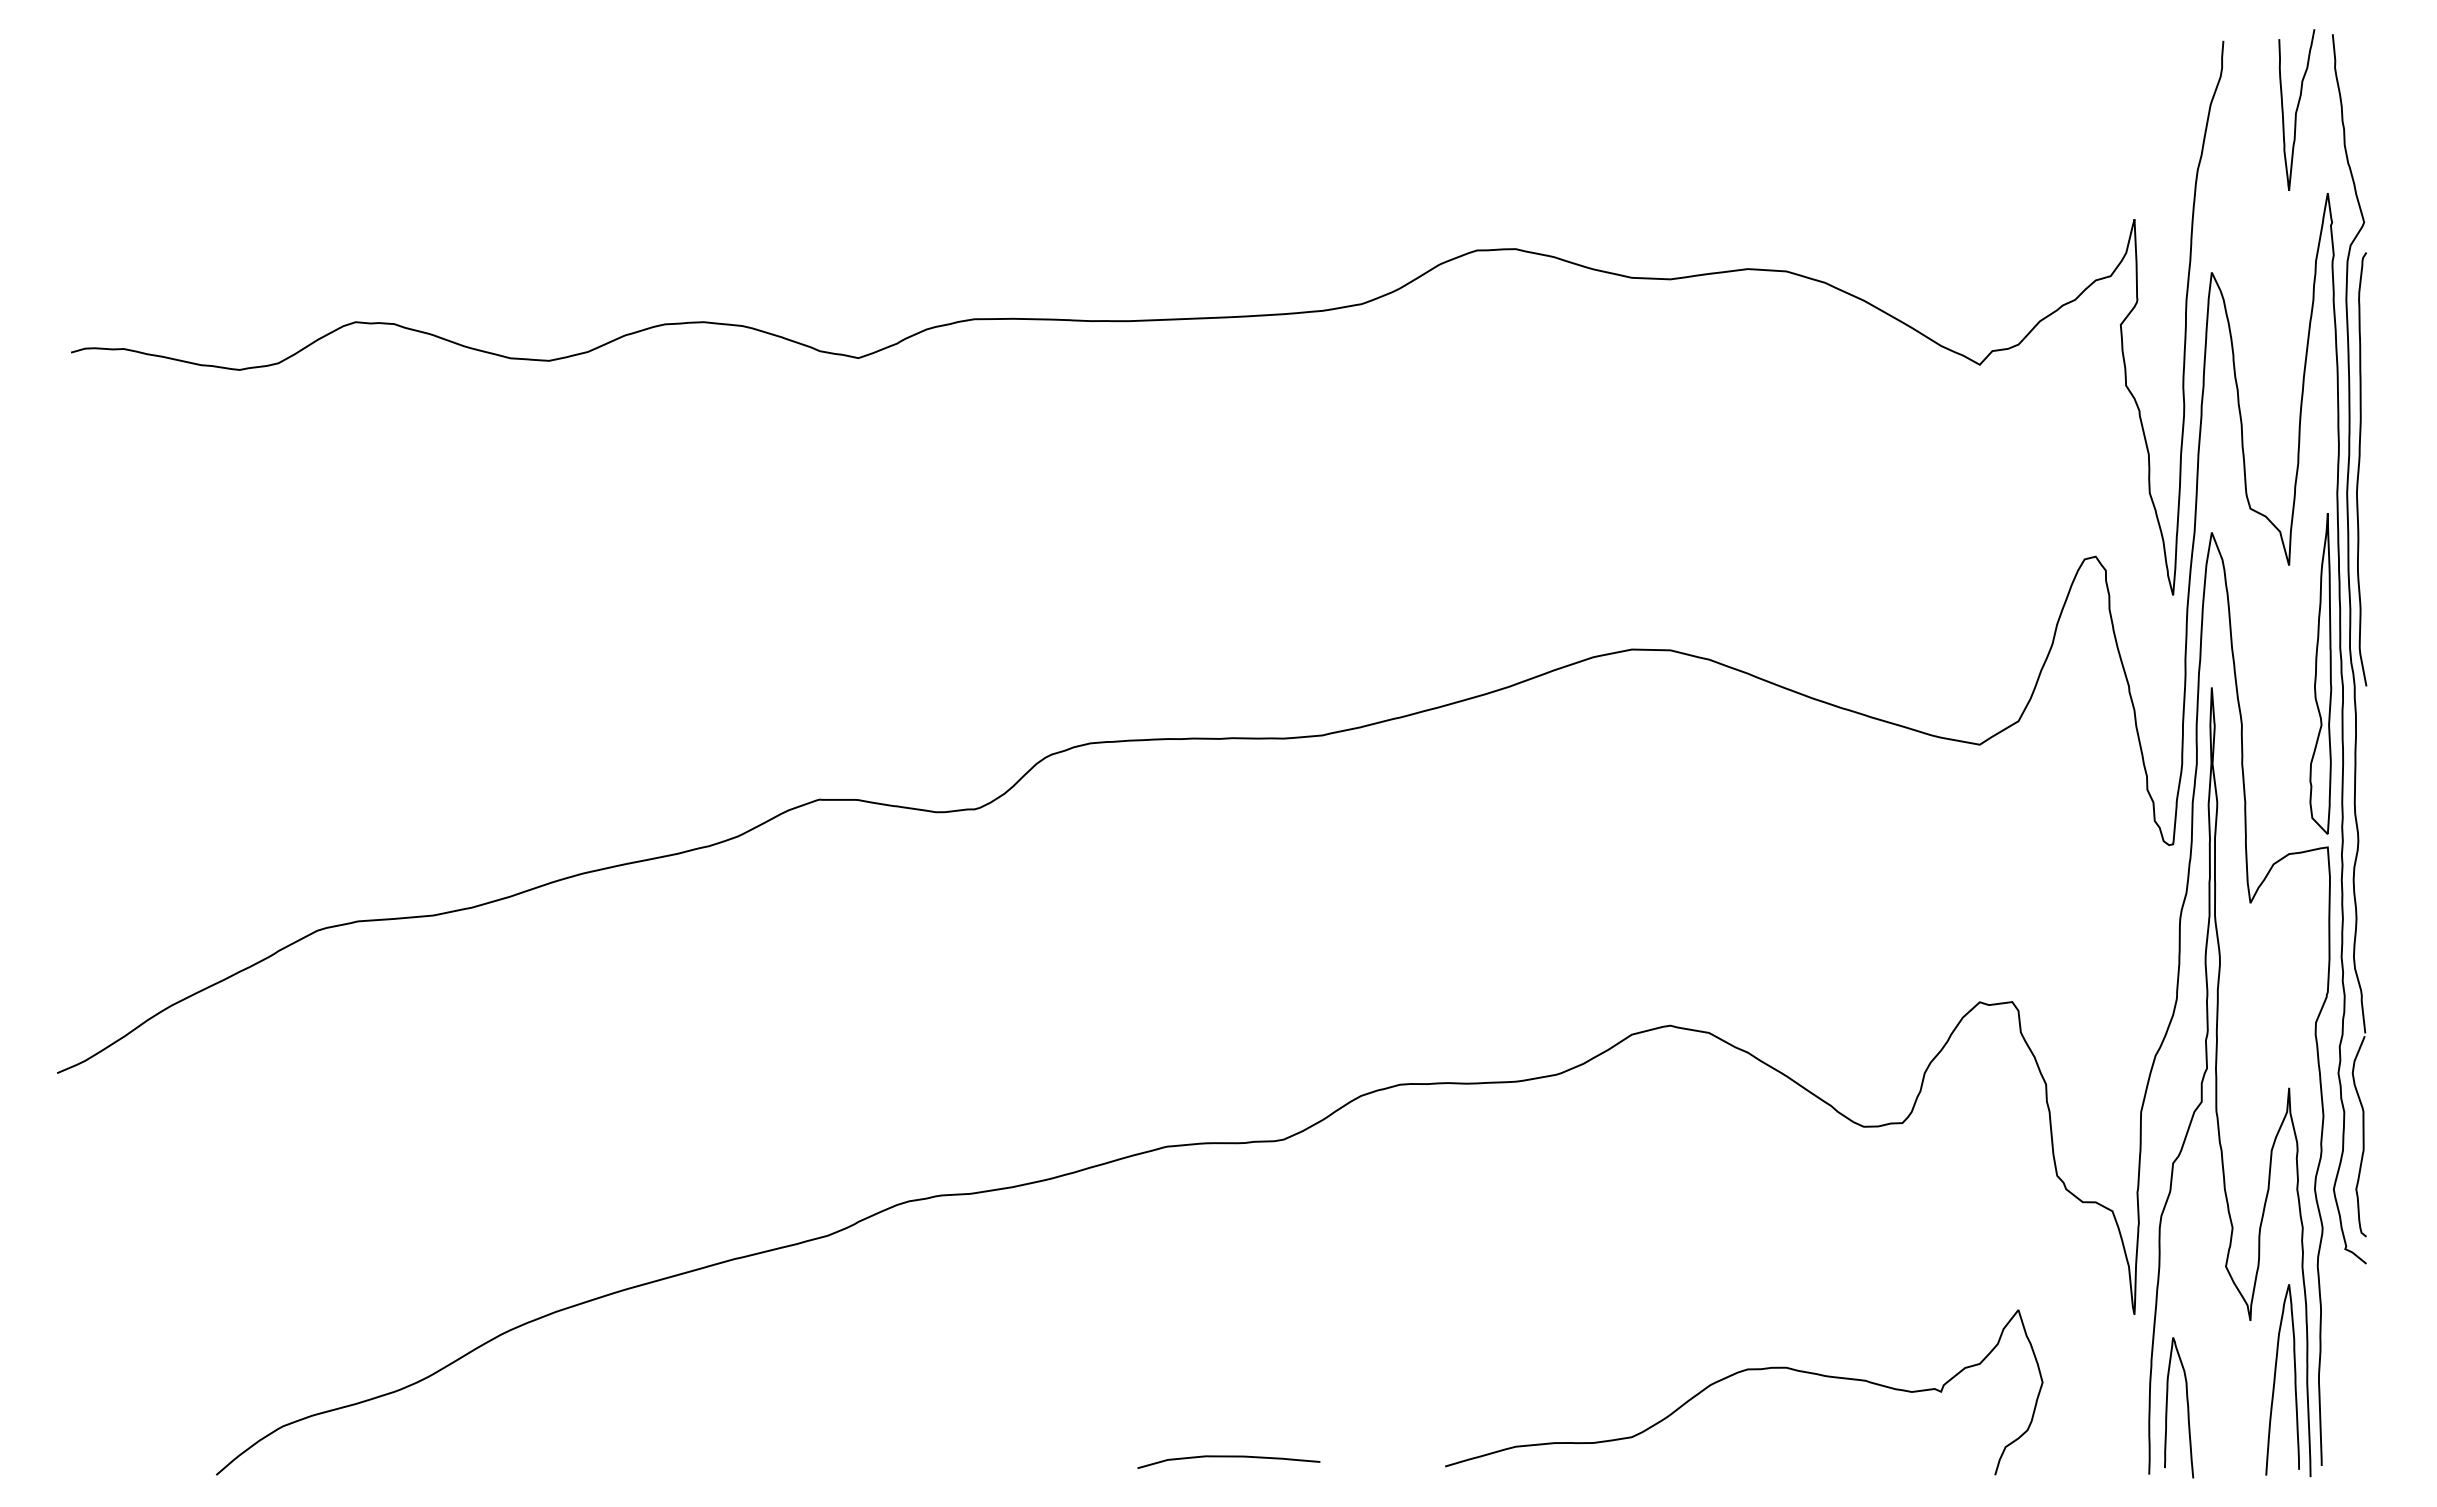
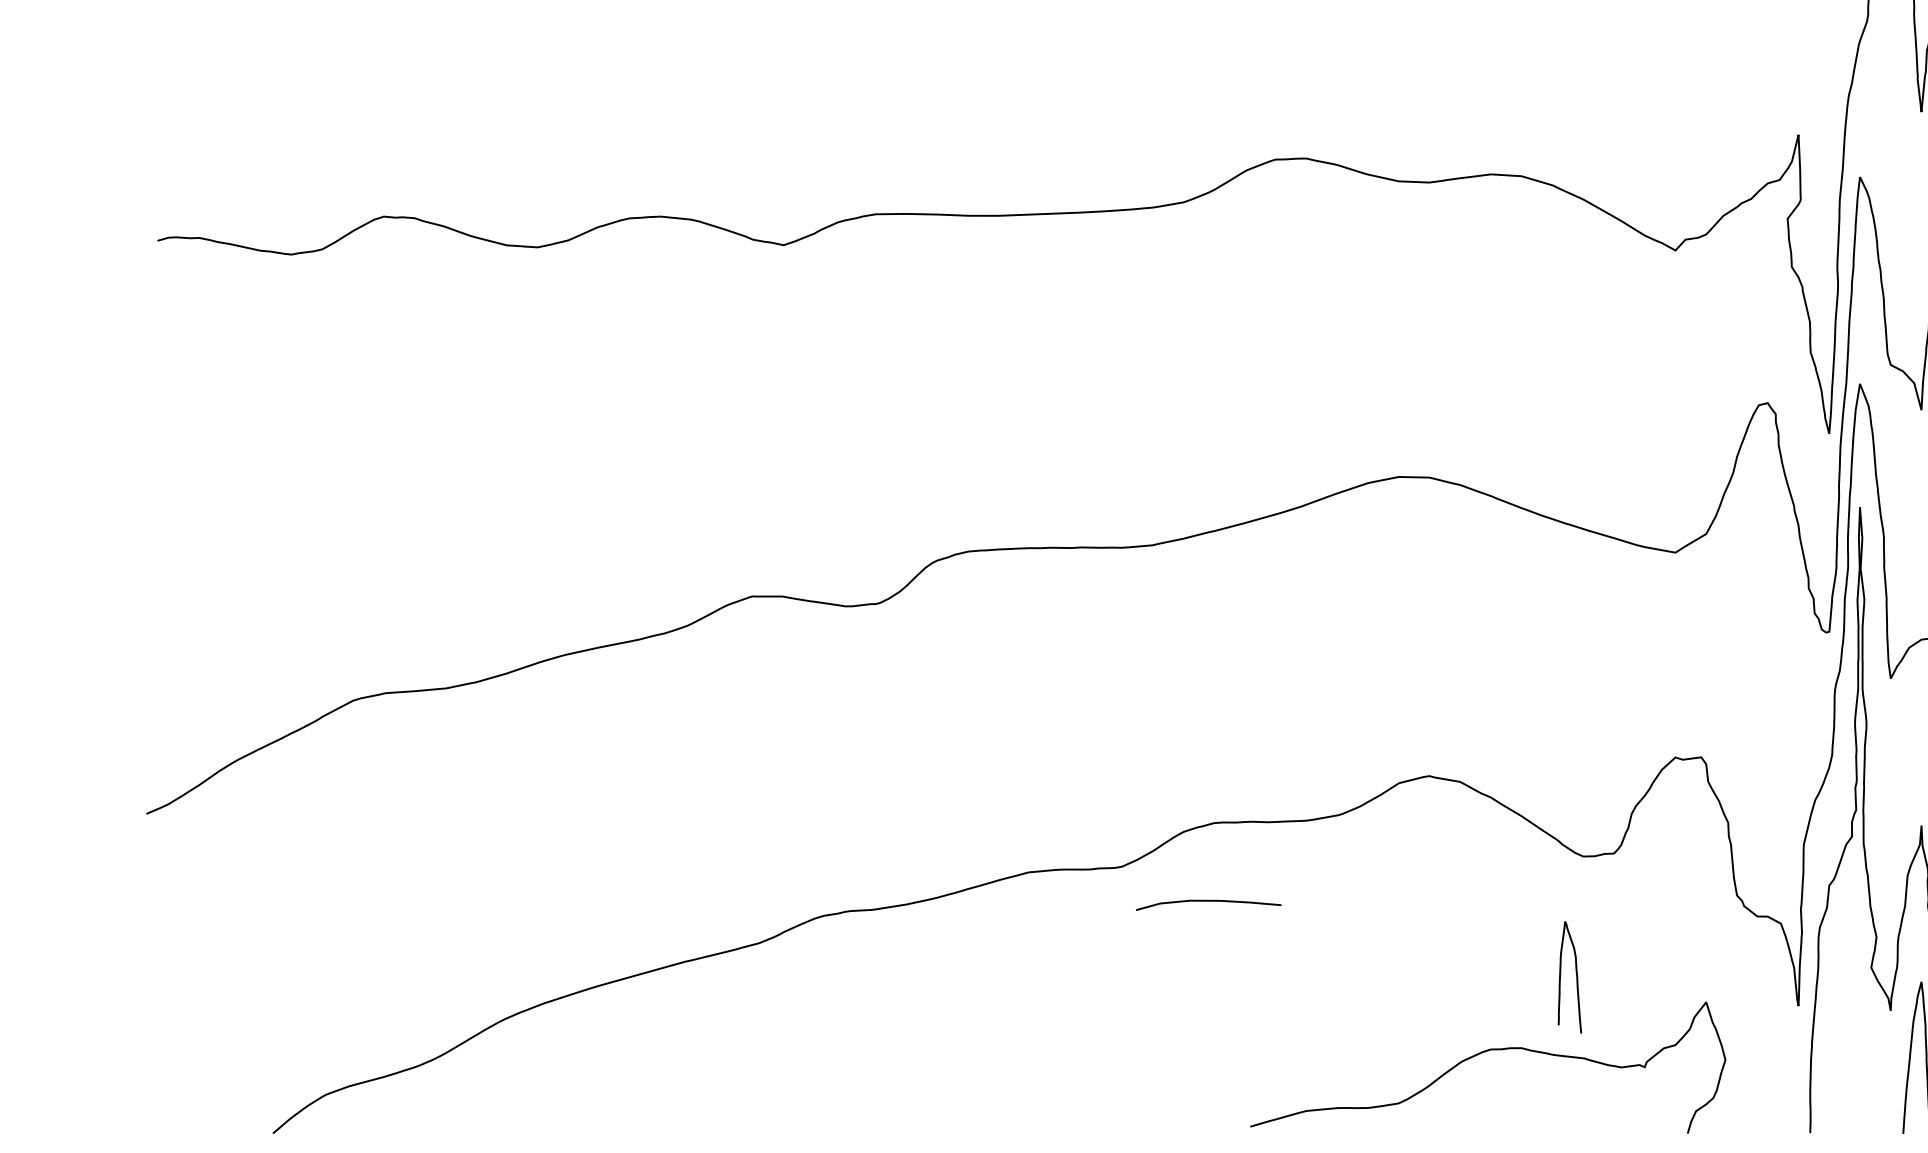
curve: (2187, 1407) -> (1576, 977), moved
curve: (1228, 1457) -> (1208, 901), moved

